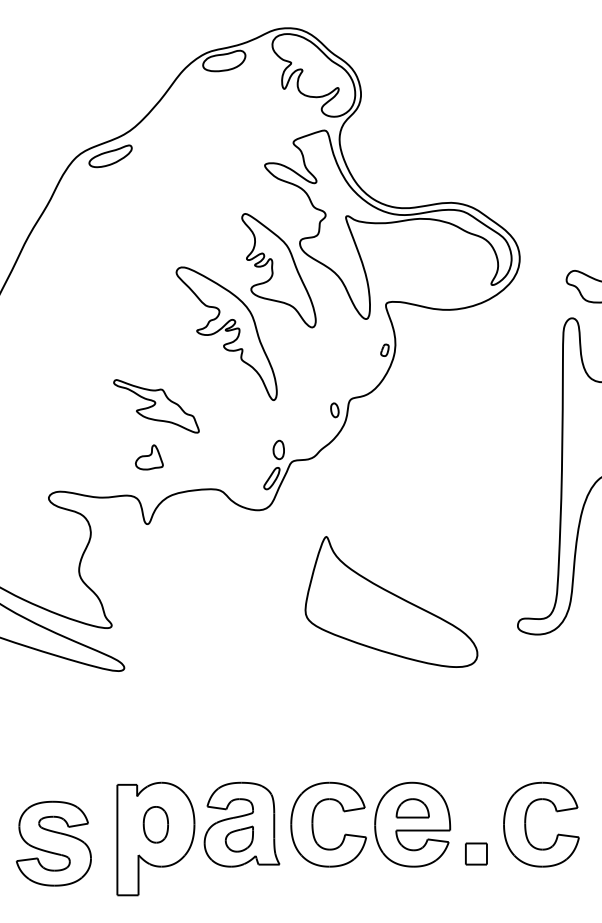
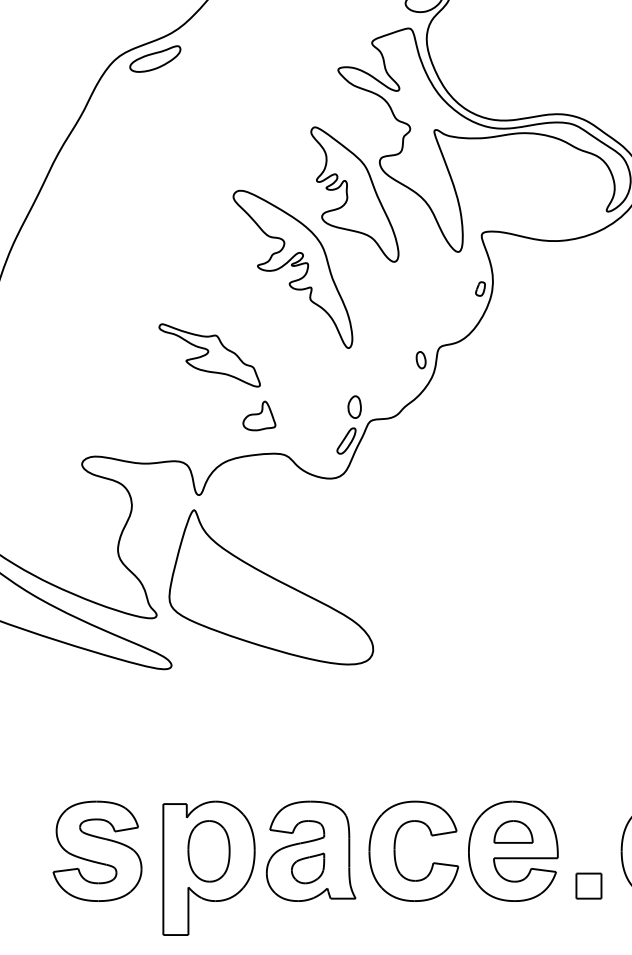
part: (149, 457) -> (259, 416), moved
part: (391, 601) -> (271, 586), moved
part: (155, 824) -> (208, 851), size x1.43
part: (53, 843) -> (97, 851), moved

